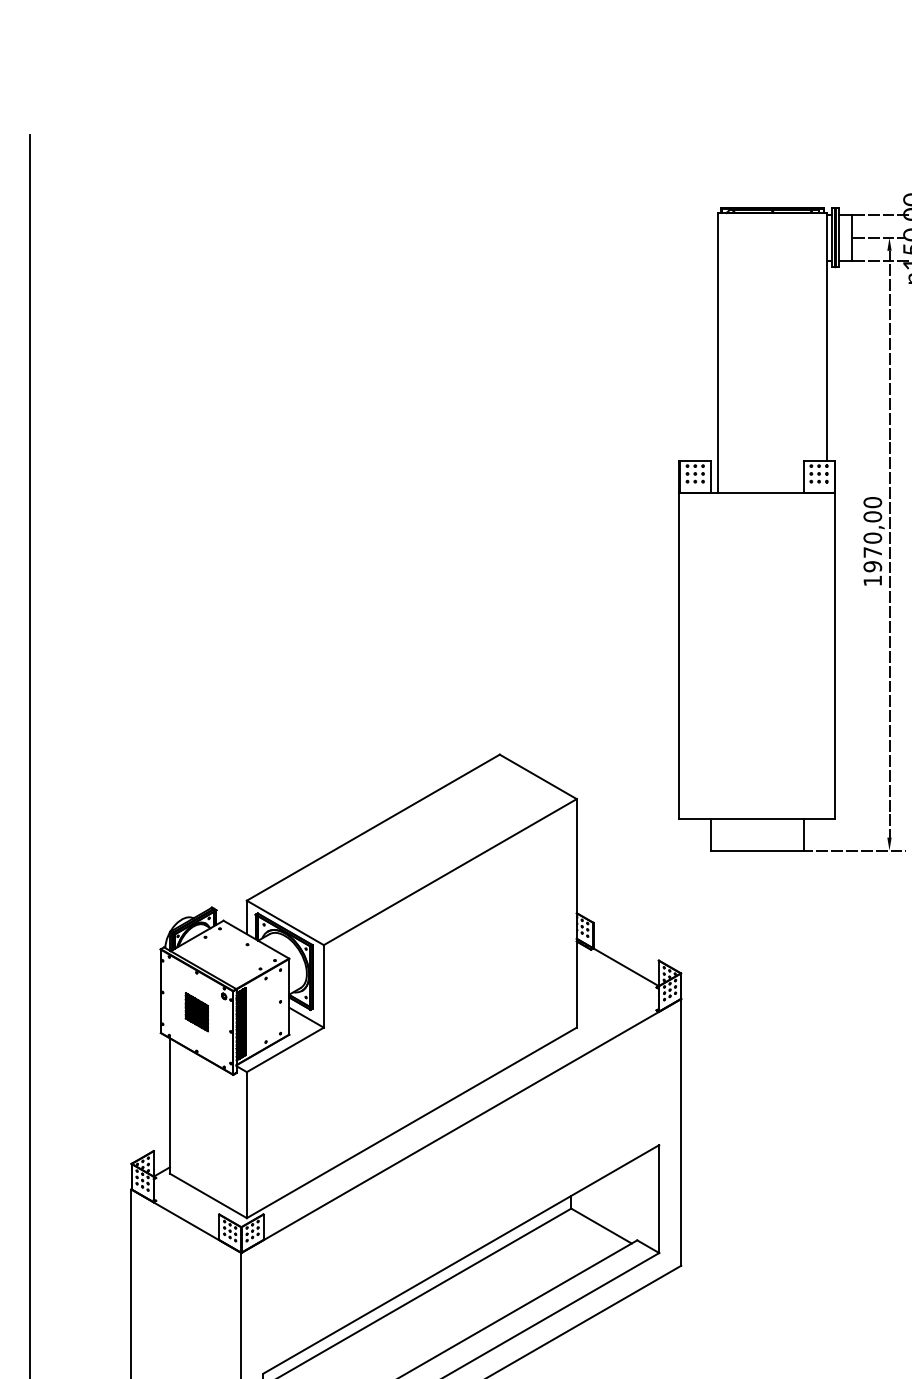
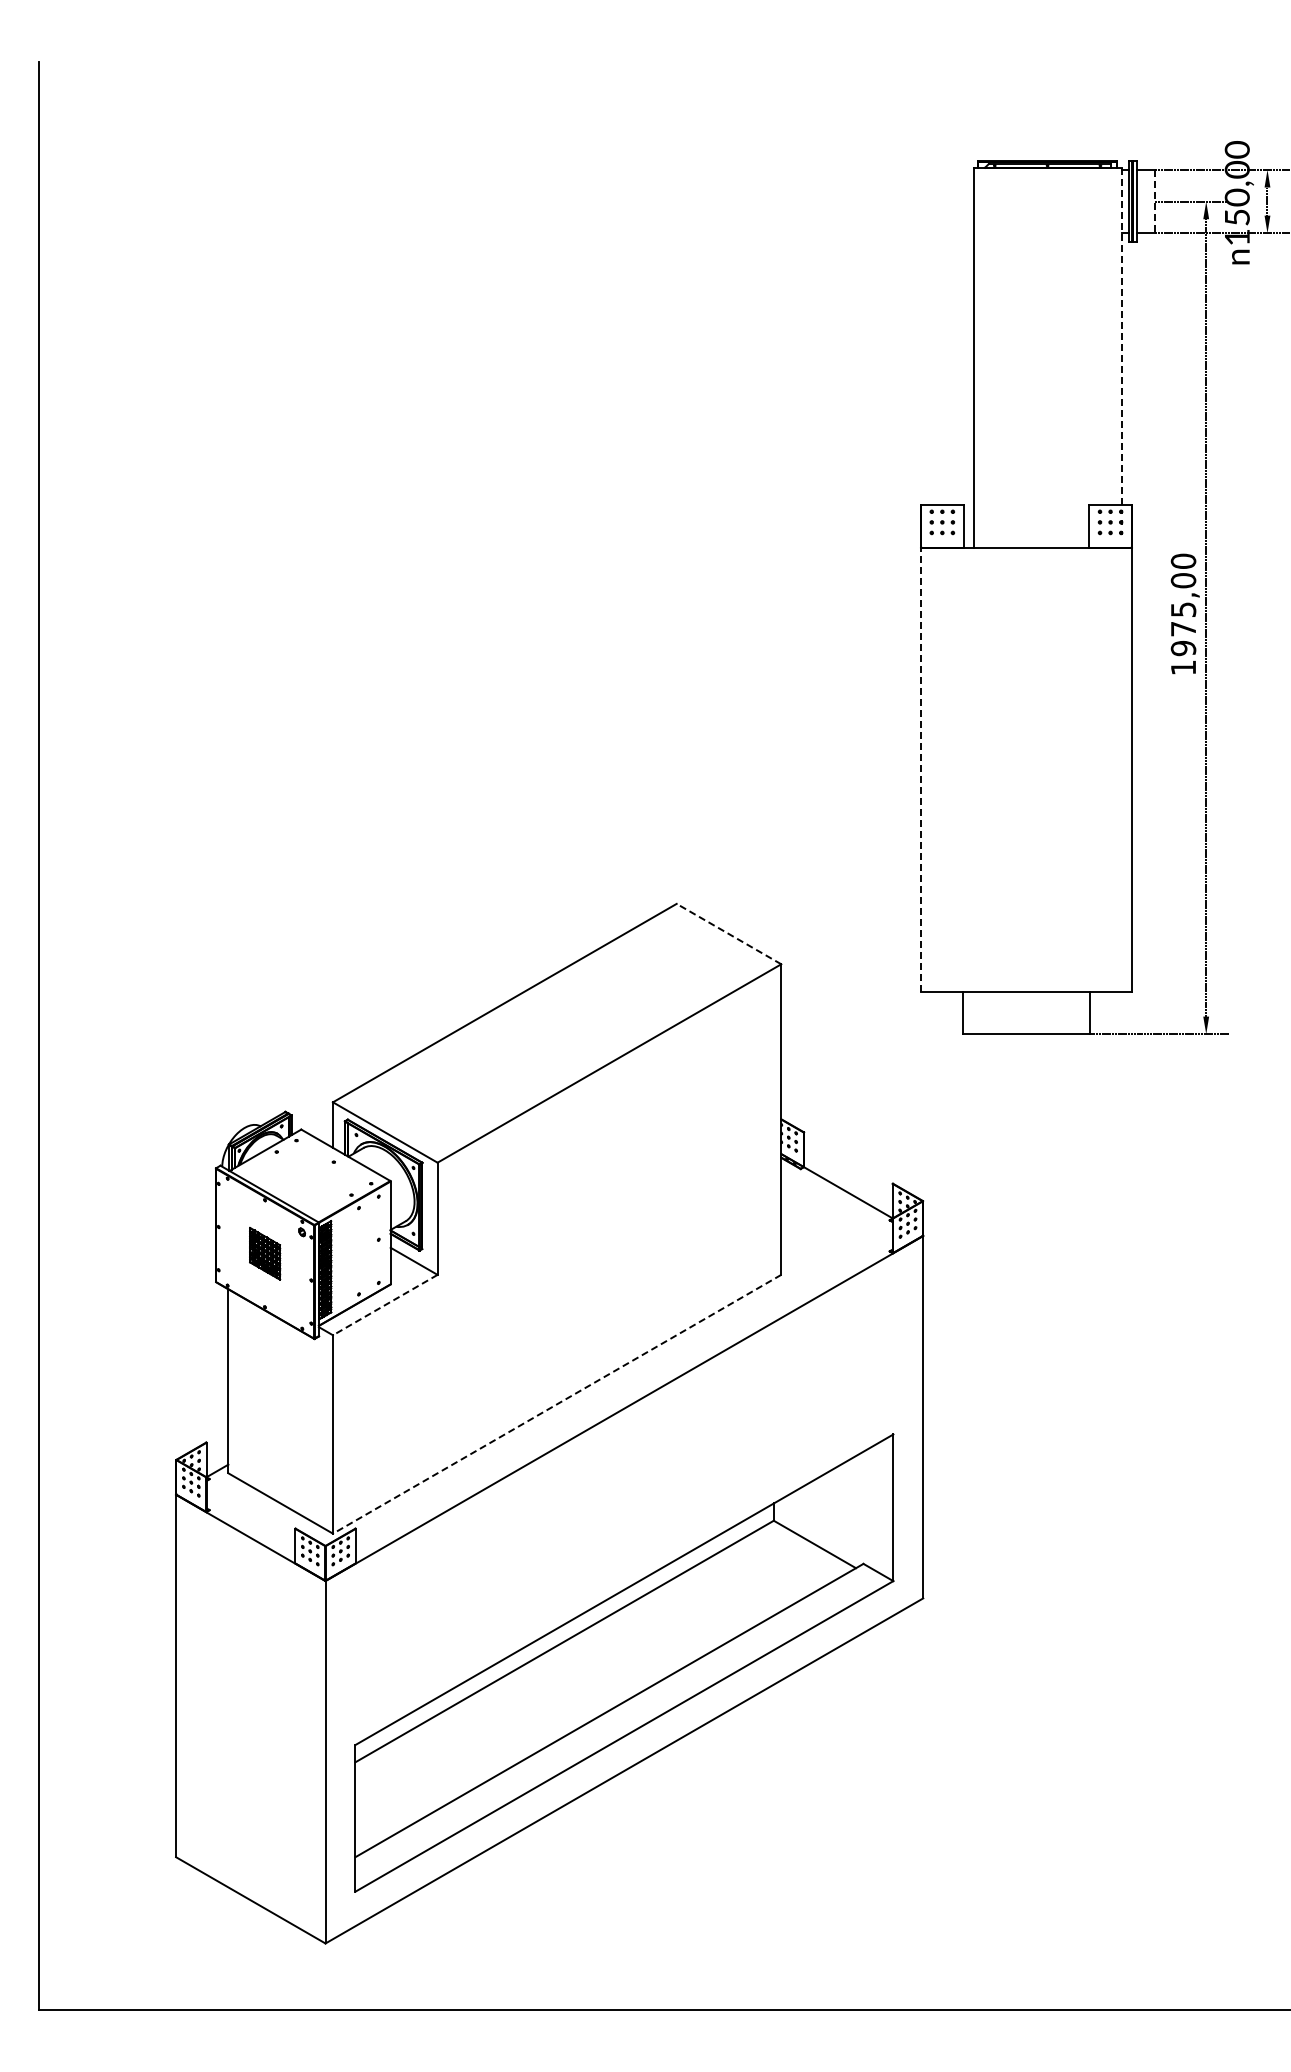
line: (851, 237) -> (1154, 201), solid -> dashed
line: (827, 337) -> (1121, 336), solid -> dashed
text: (872, 538) -> (1183, 609), 1970,00 -> 1975,00
line: (679, 656) -> (920, 770), solid -> dashed
line: (537, 776) -> (728, 933), solid -> dashed
line: (284, 1050) -> (384, 1305), solid -> dashed
line: (412, 1123) -> (557, 1404), solid -> dashed

